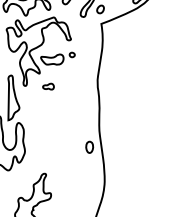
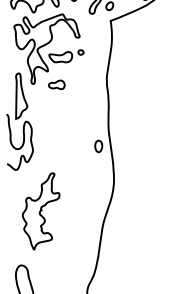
part: (48, 86) -> (56, 84), size x1.43

